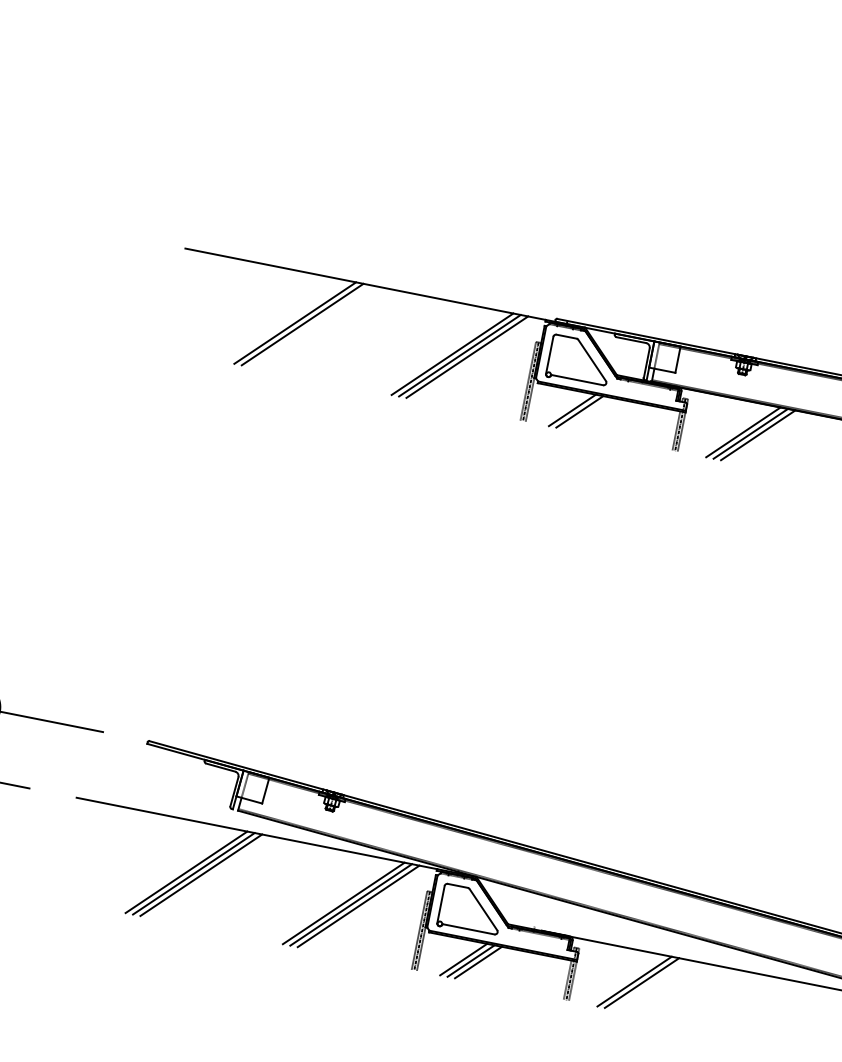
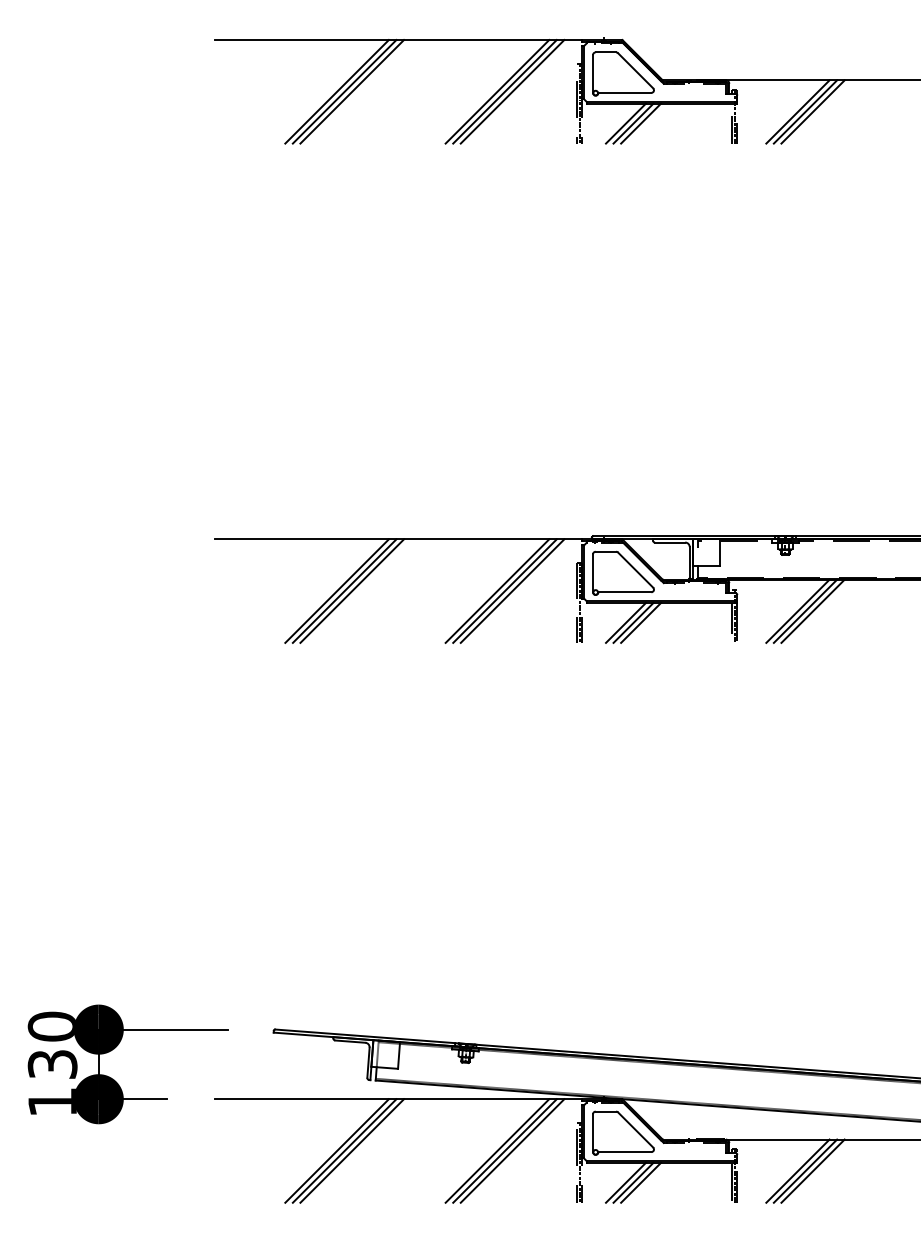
line: (310, 325) -> (352, 590), added
line: (587, 412) -> (641, 622), added
line: (649, 983) -> (812, 1170), added

